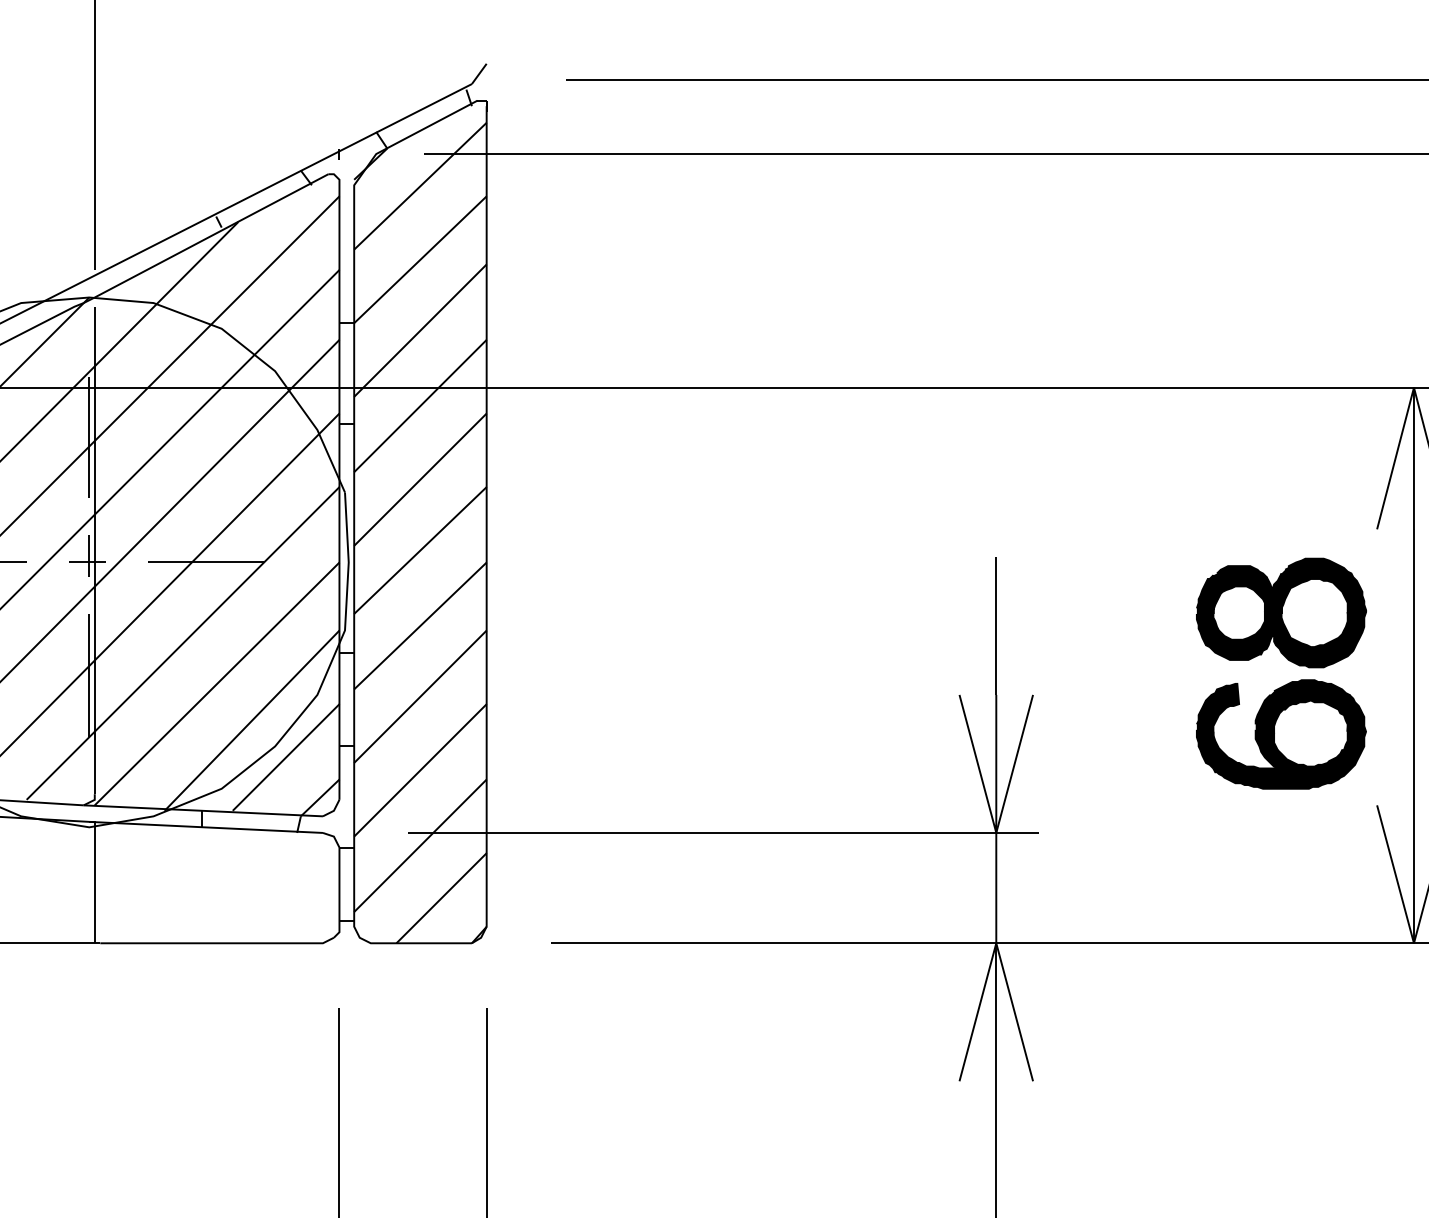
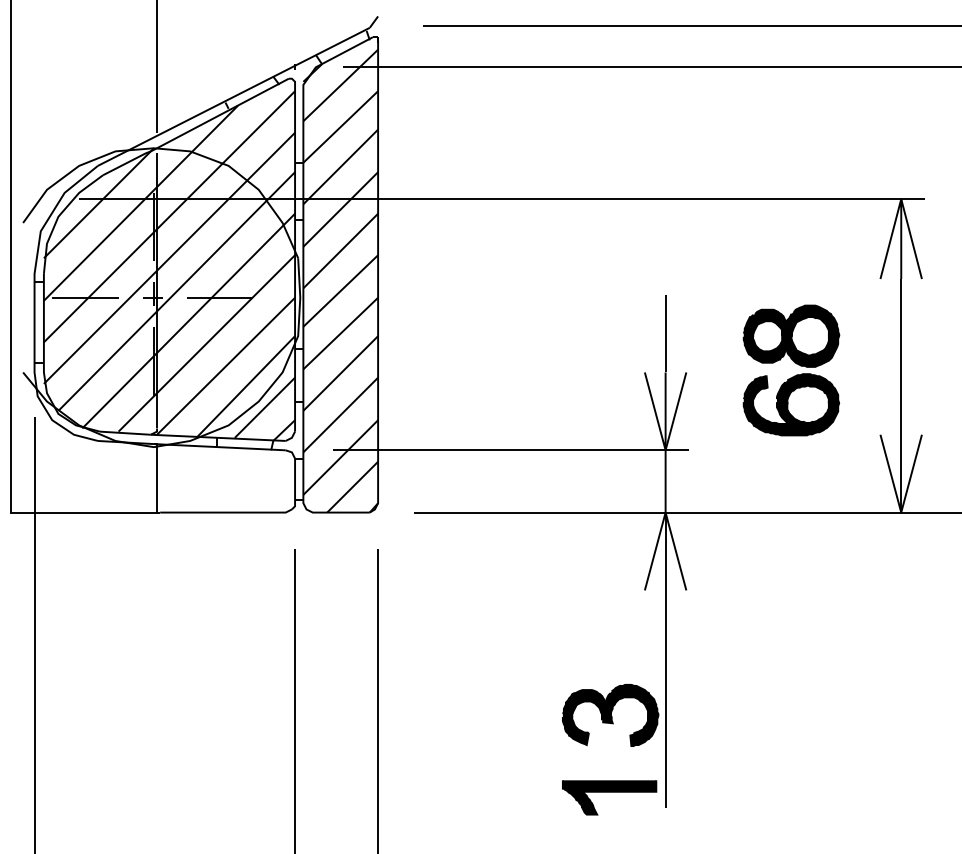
part: (1281, 673) -> (791, 370), moved

